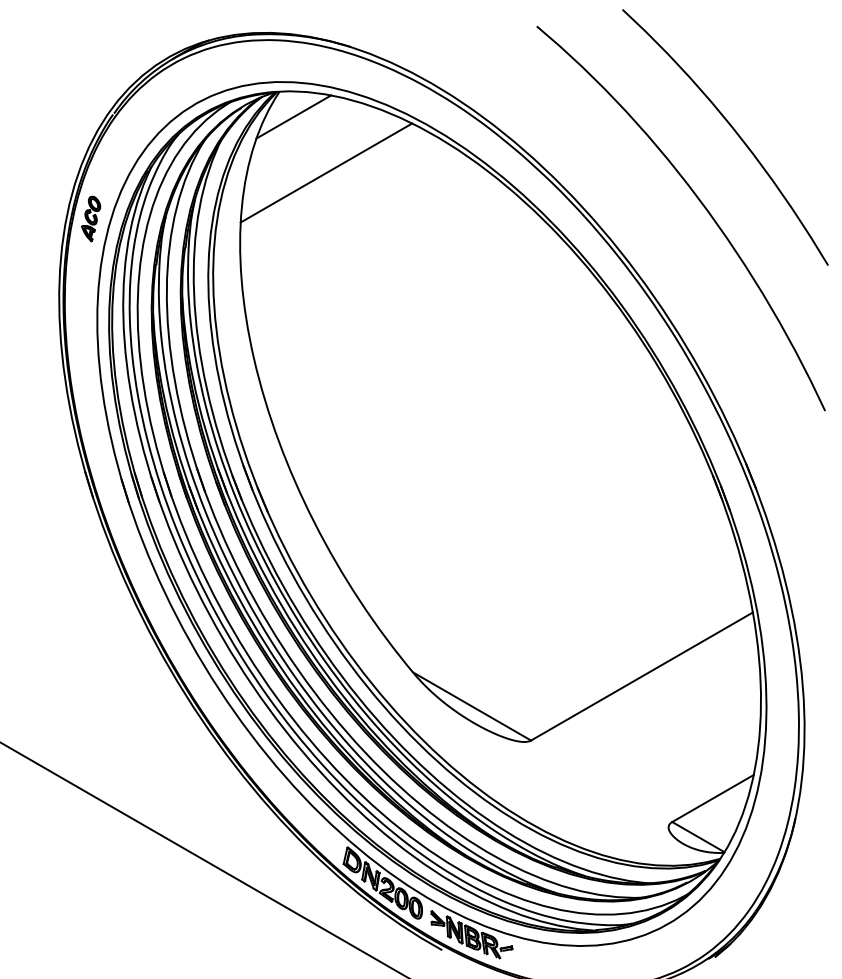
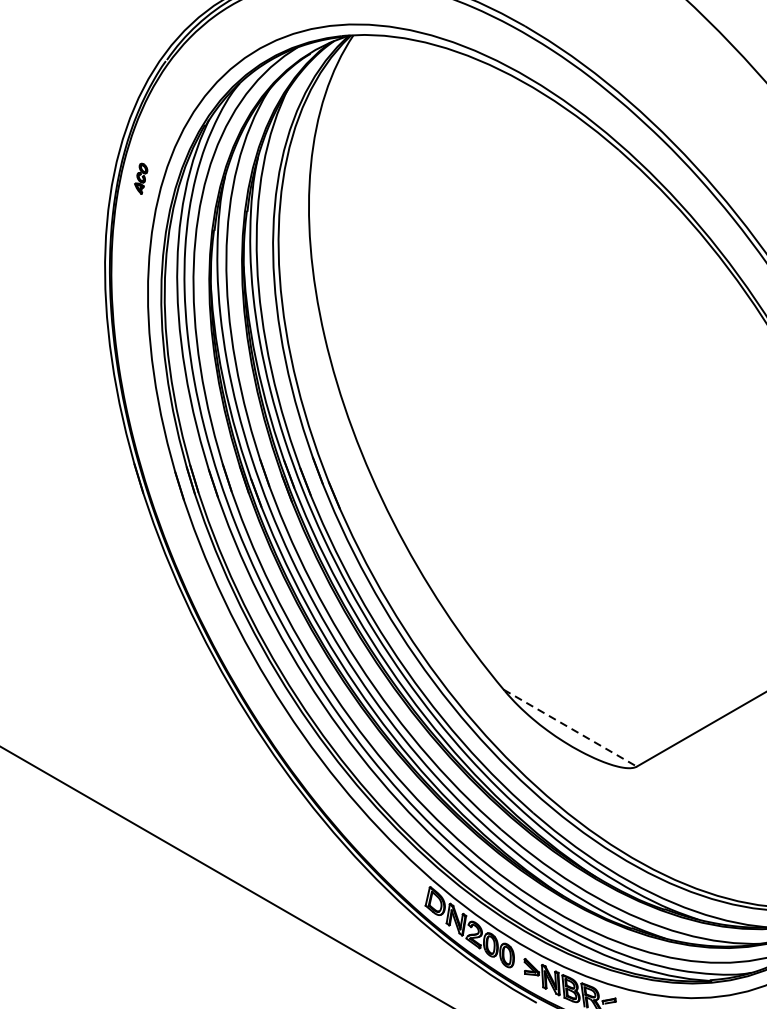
line: (293, 116) -> (369, 63), removed
line: (326, 172) -> (406, 126), removed
part: (91, 218) -> (141, 178), size x0.6
line: (472, 706) -> (570, 728), solid -> dashed

